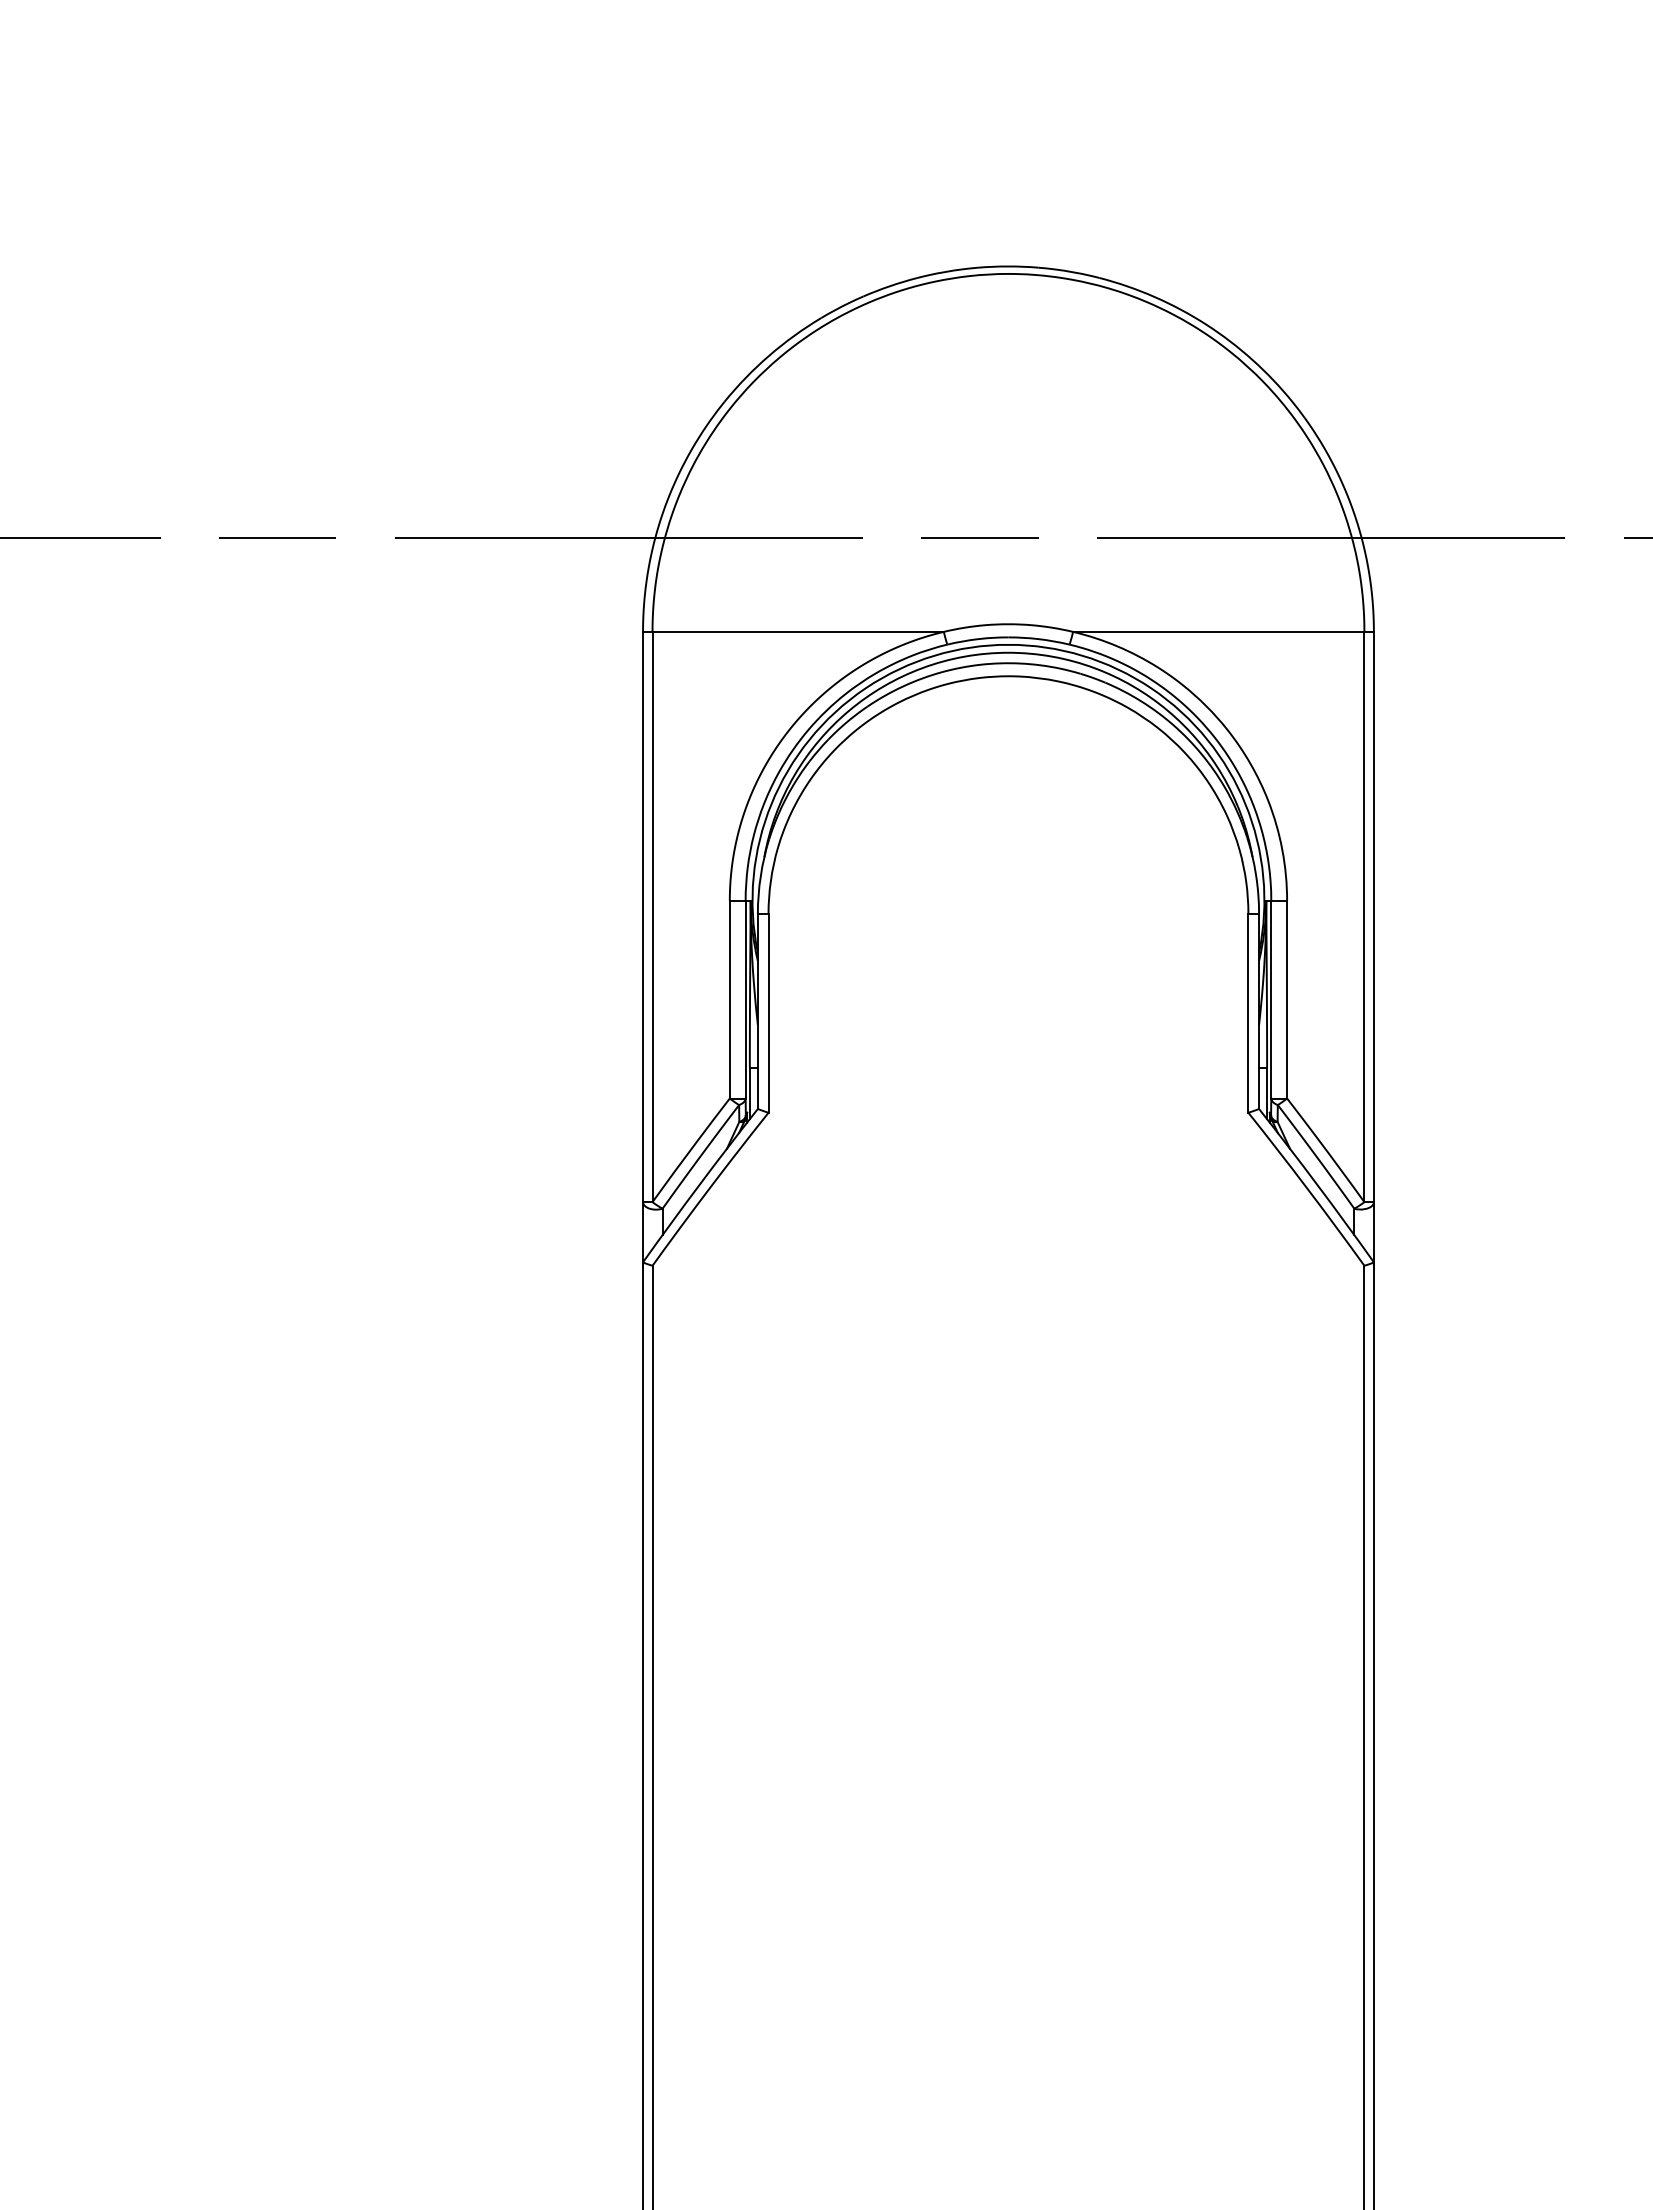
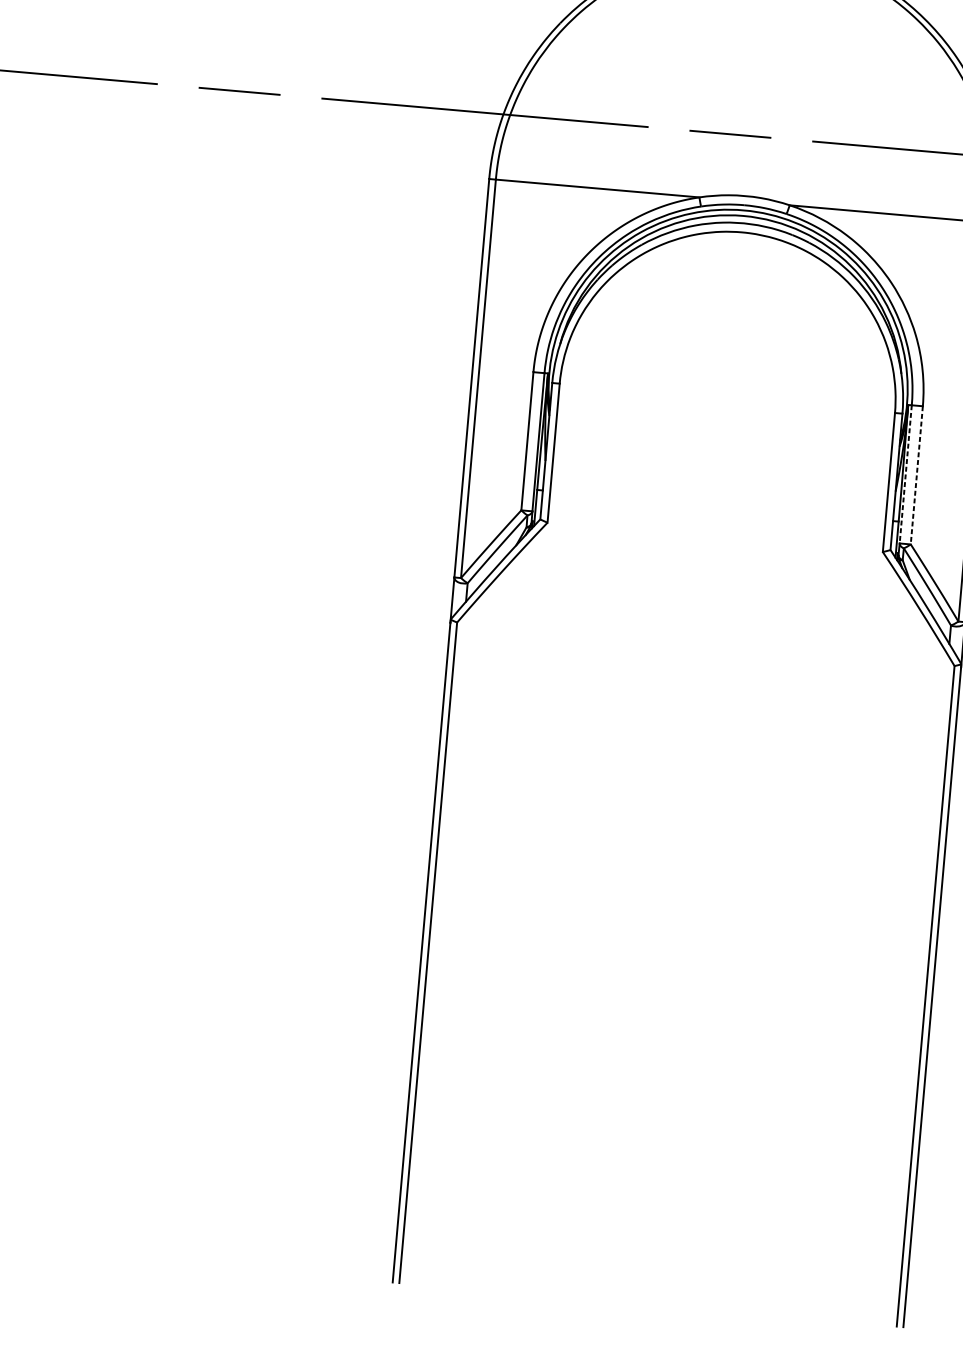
line: (1271, 999) -> (905, 474), solid -> dashed
line: (1287, 999) -> (917, 475), solid -> dashed

